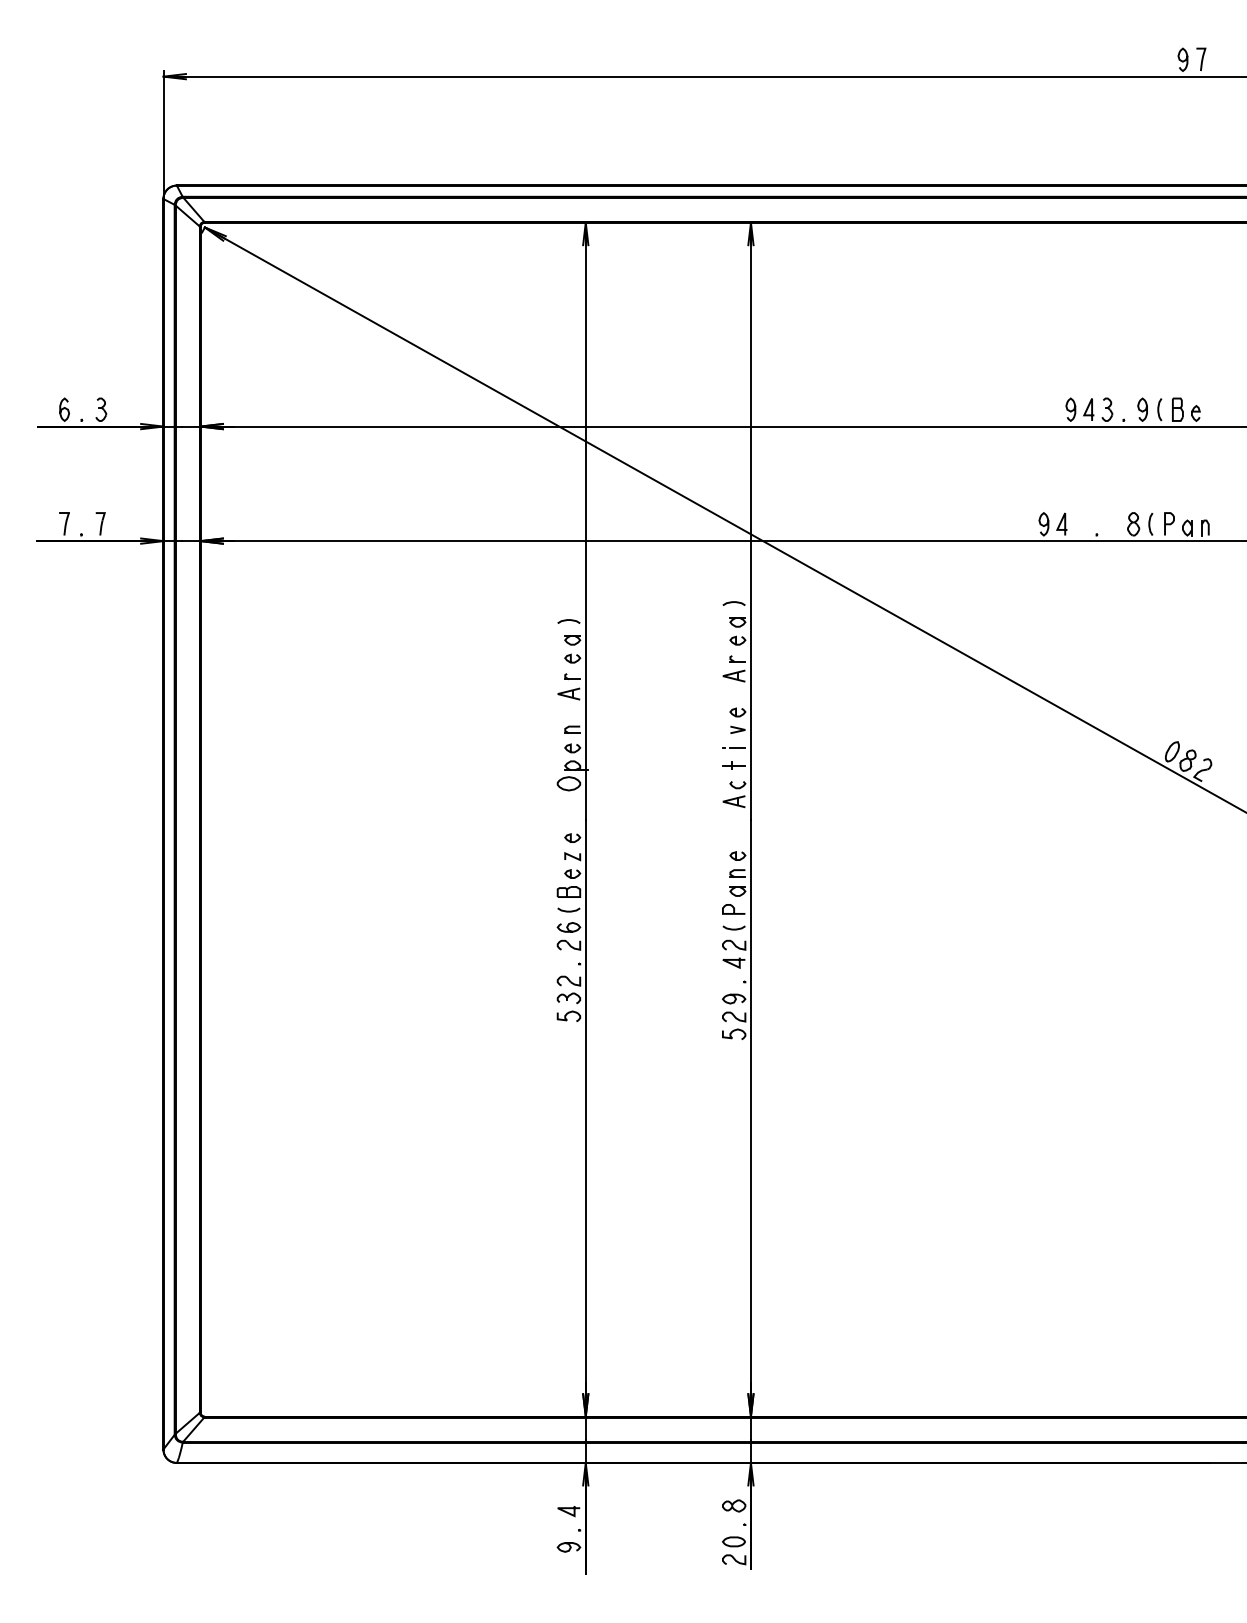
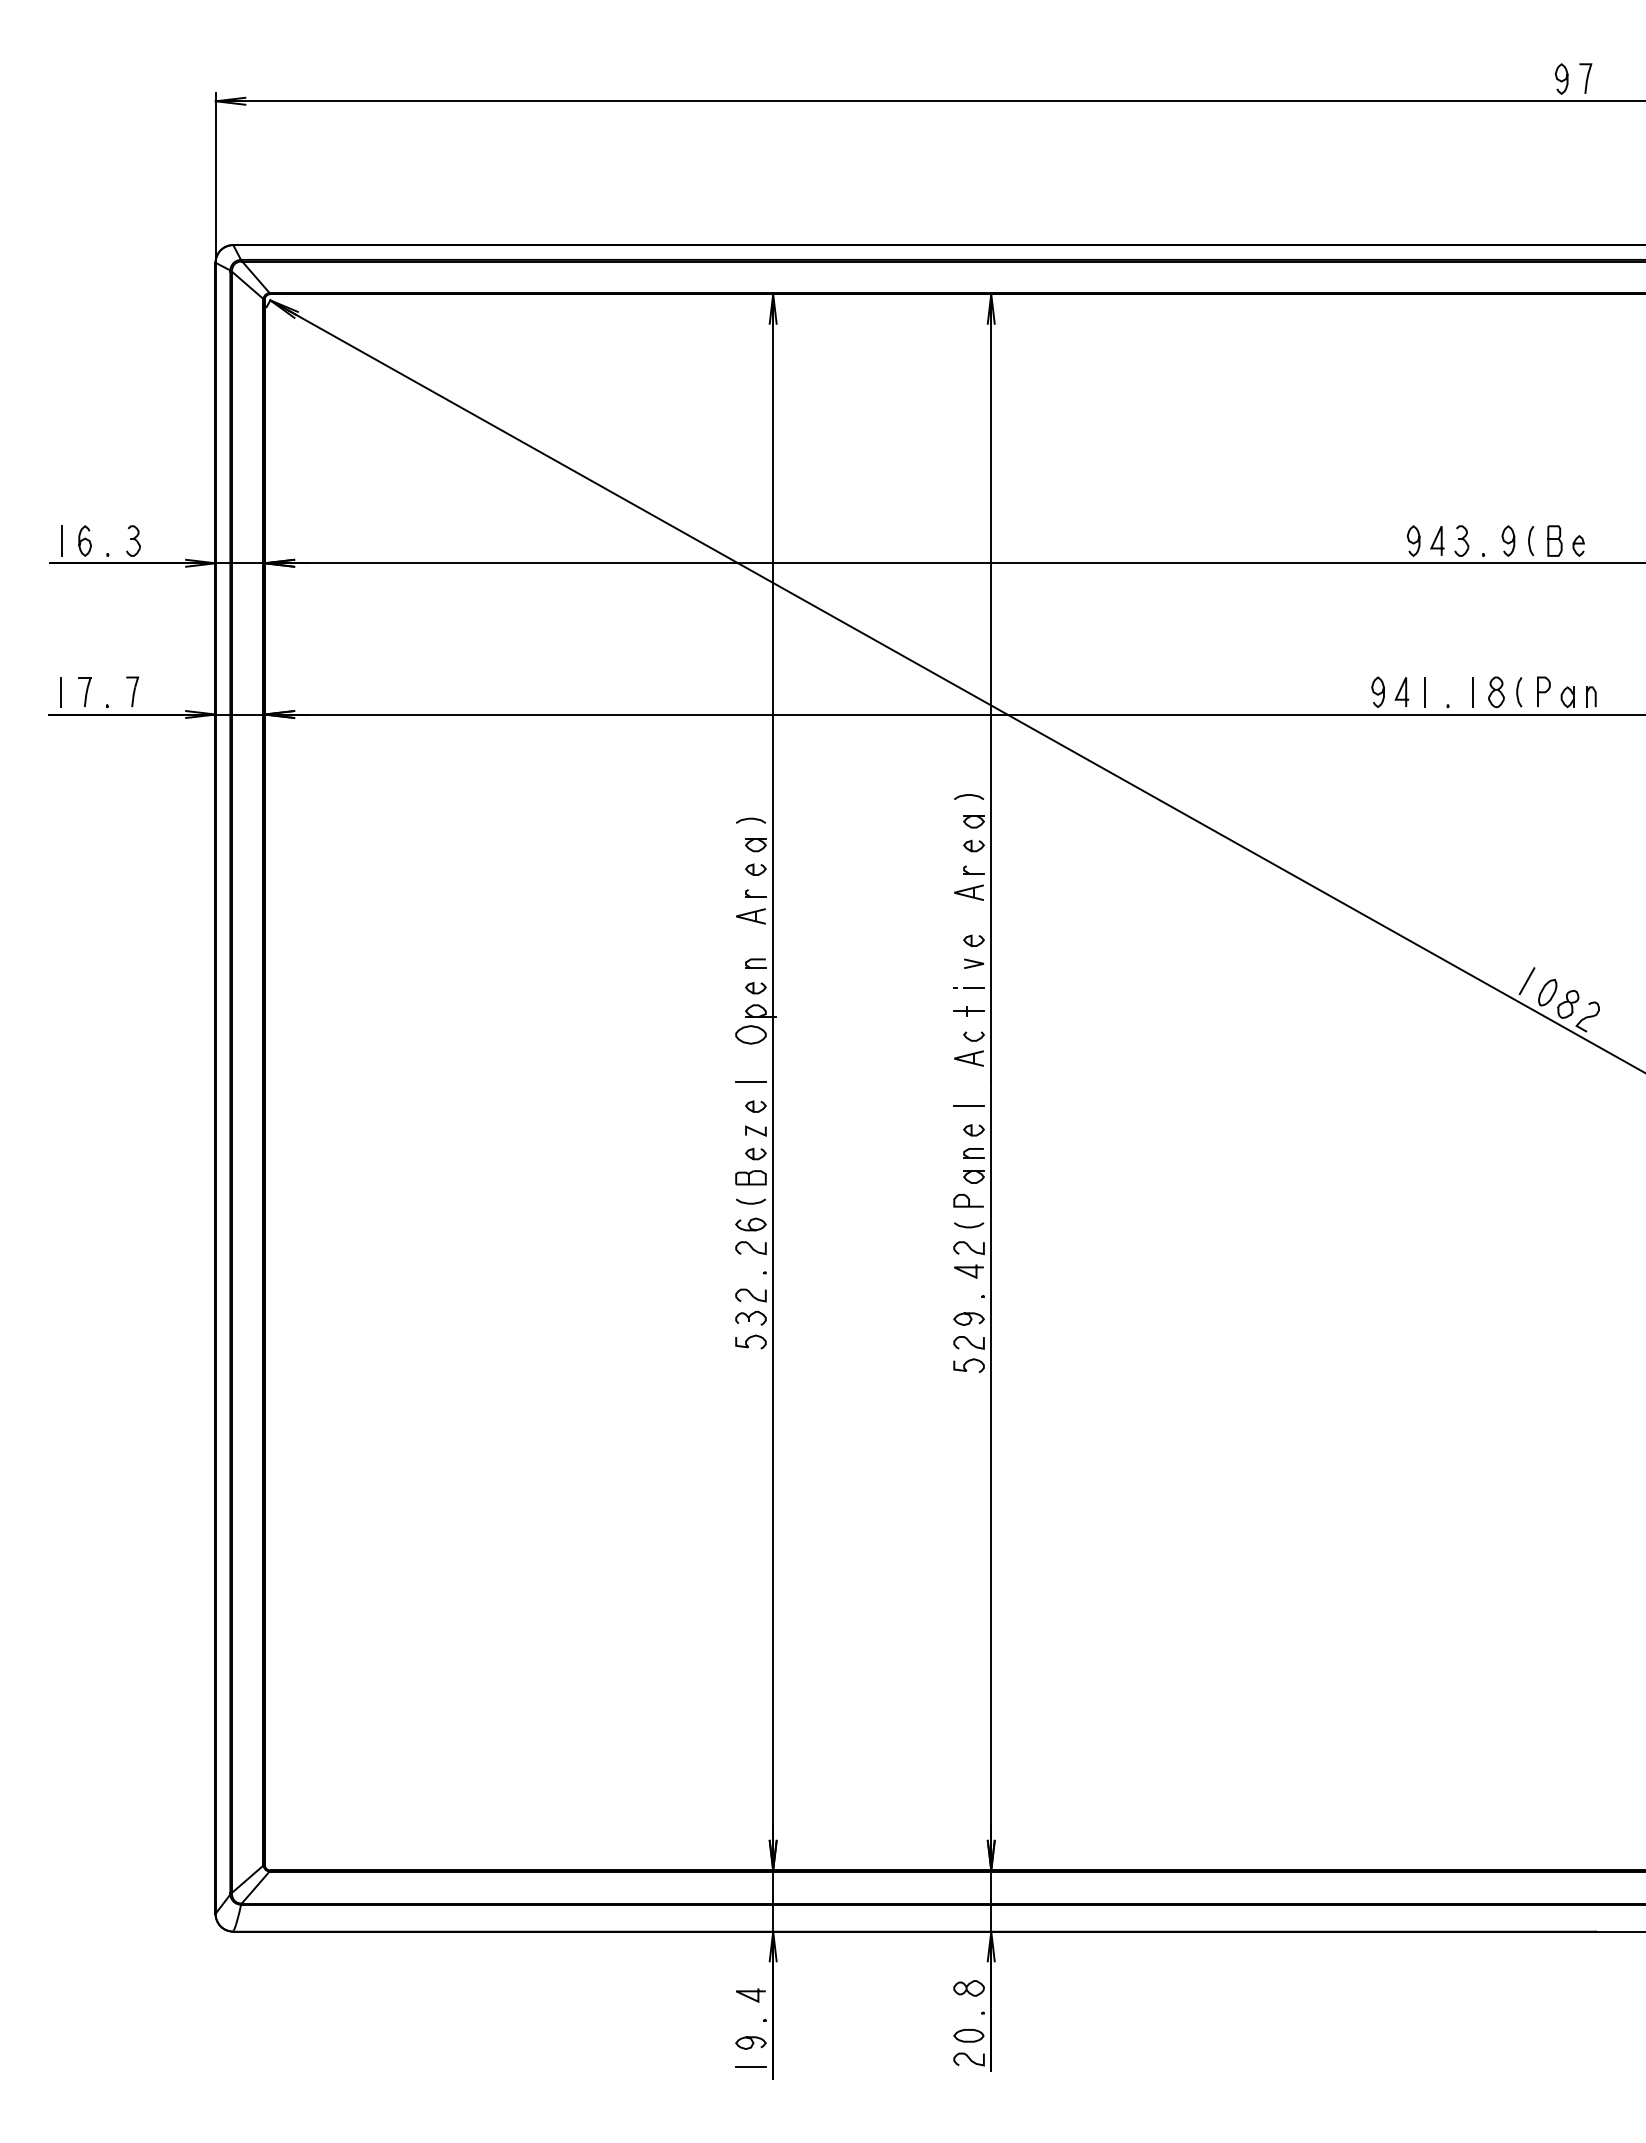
line: (46, 409) -> (61, 540), added
line: (46, 524) -> (61, 692), added
line: (1079, 524) -> (1425, 692), added
line: (1115, 524) -> (1472, 692), added
line: (1156, 743) -> (1526, 981), added
line: (568, 819) -> (750, 1082), added
line: (733, 838) -> (968, 1106), added
line: (568, 1565) -> (750, 2066), added

